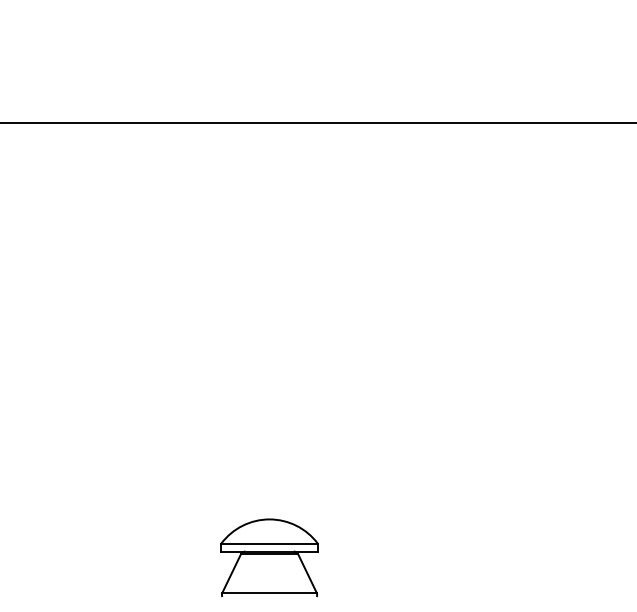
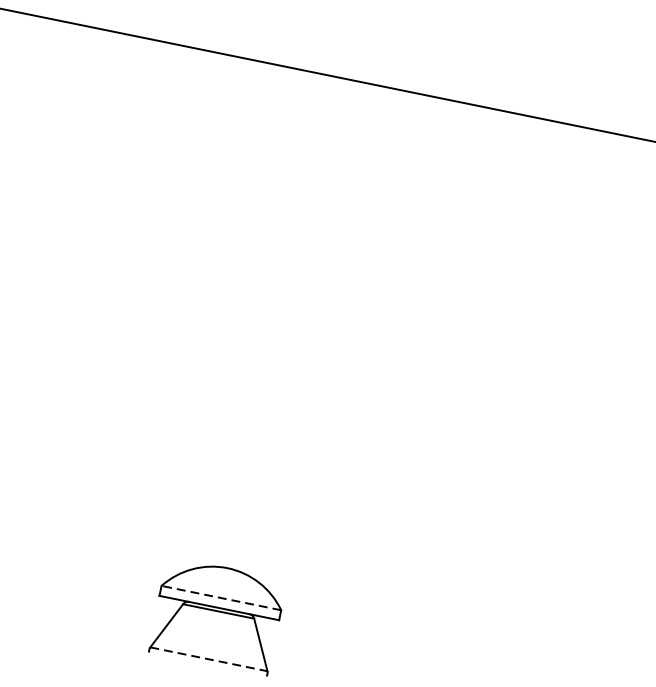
line: (269, 543) -> (221, 598), solid -> dashed
line: (270, 592) -> (210, 659), solid -> dashed

